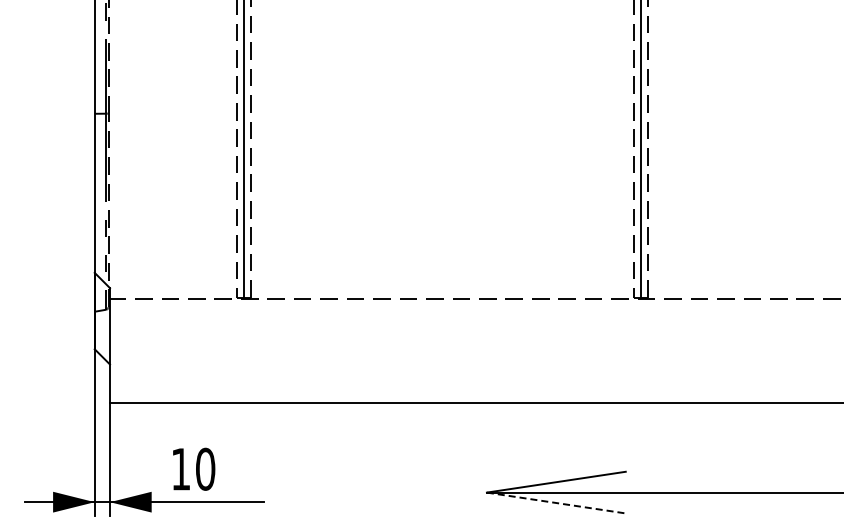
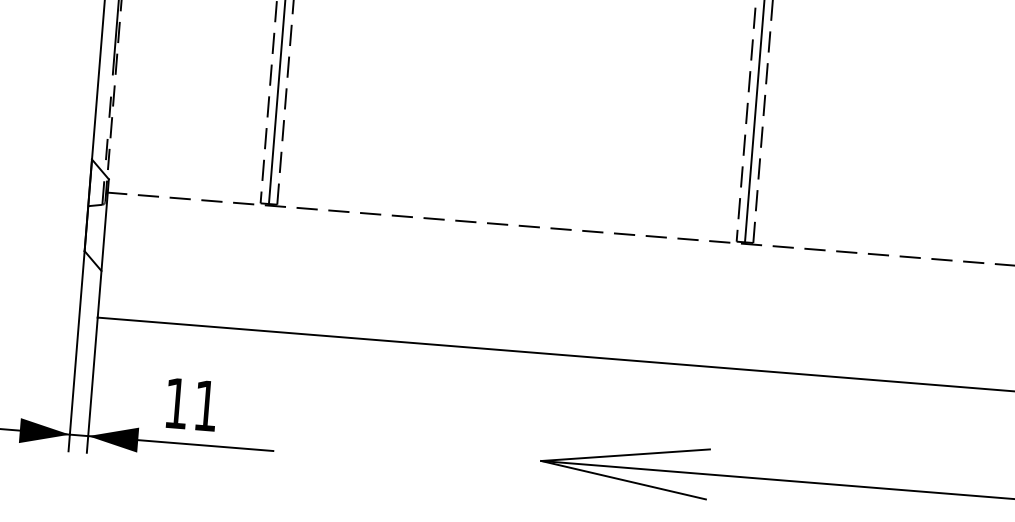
text: (205, 468) -> (206, 404), 10 -> 11
line: (556, 503) -> (623, 480), dashed -> solid

